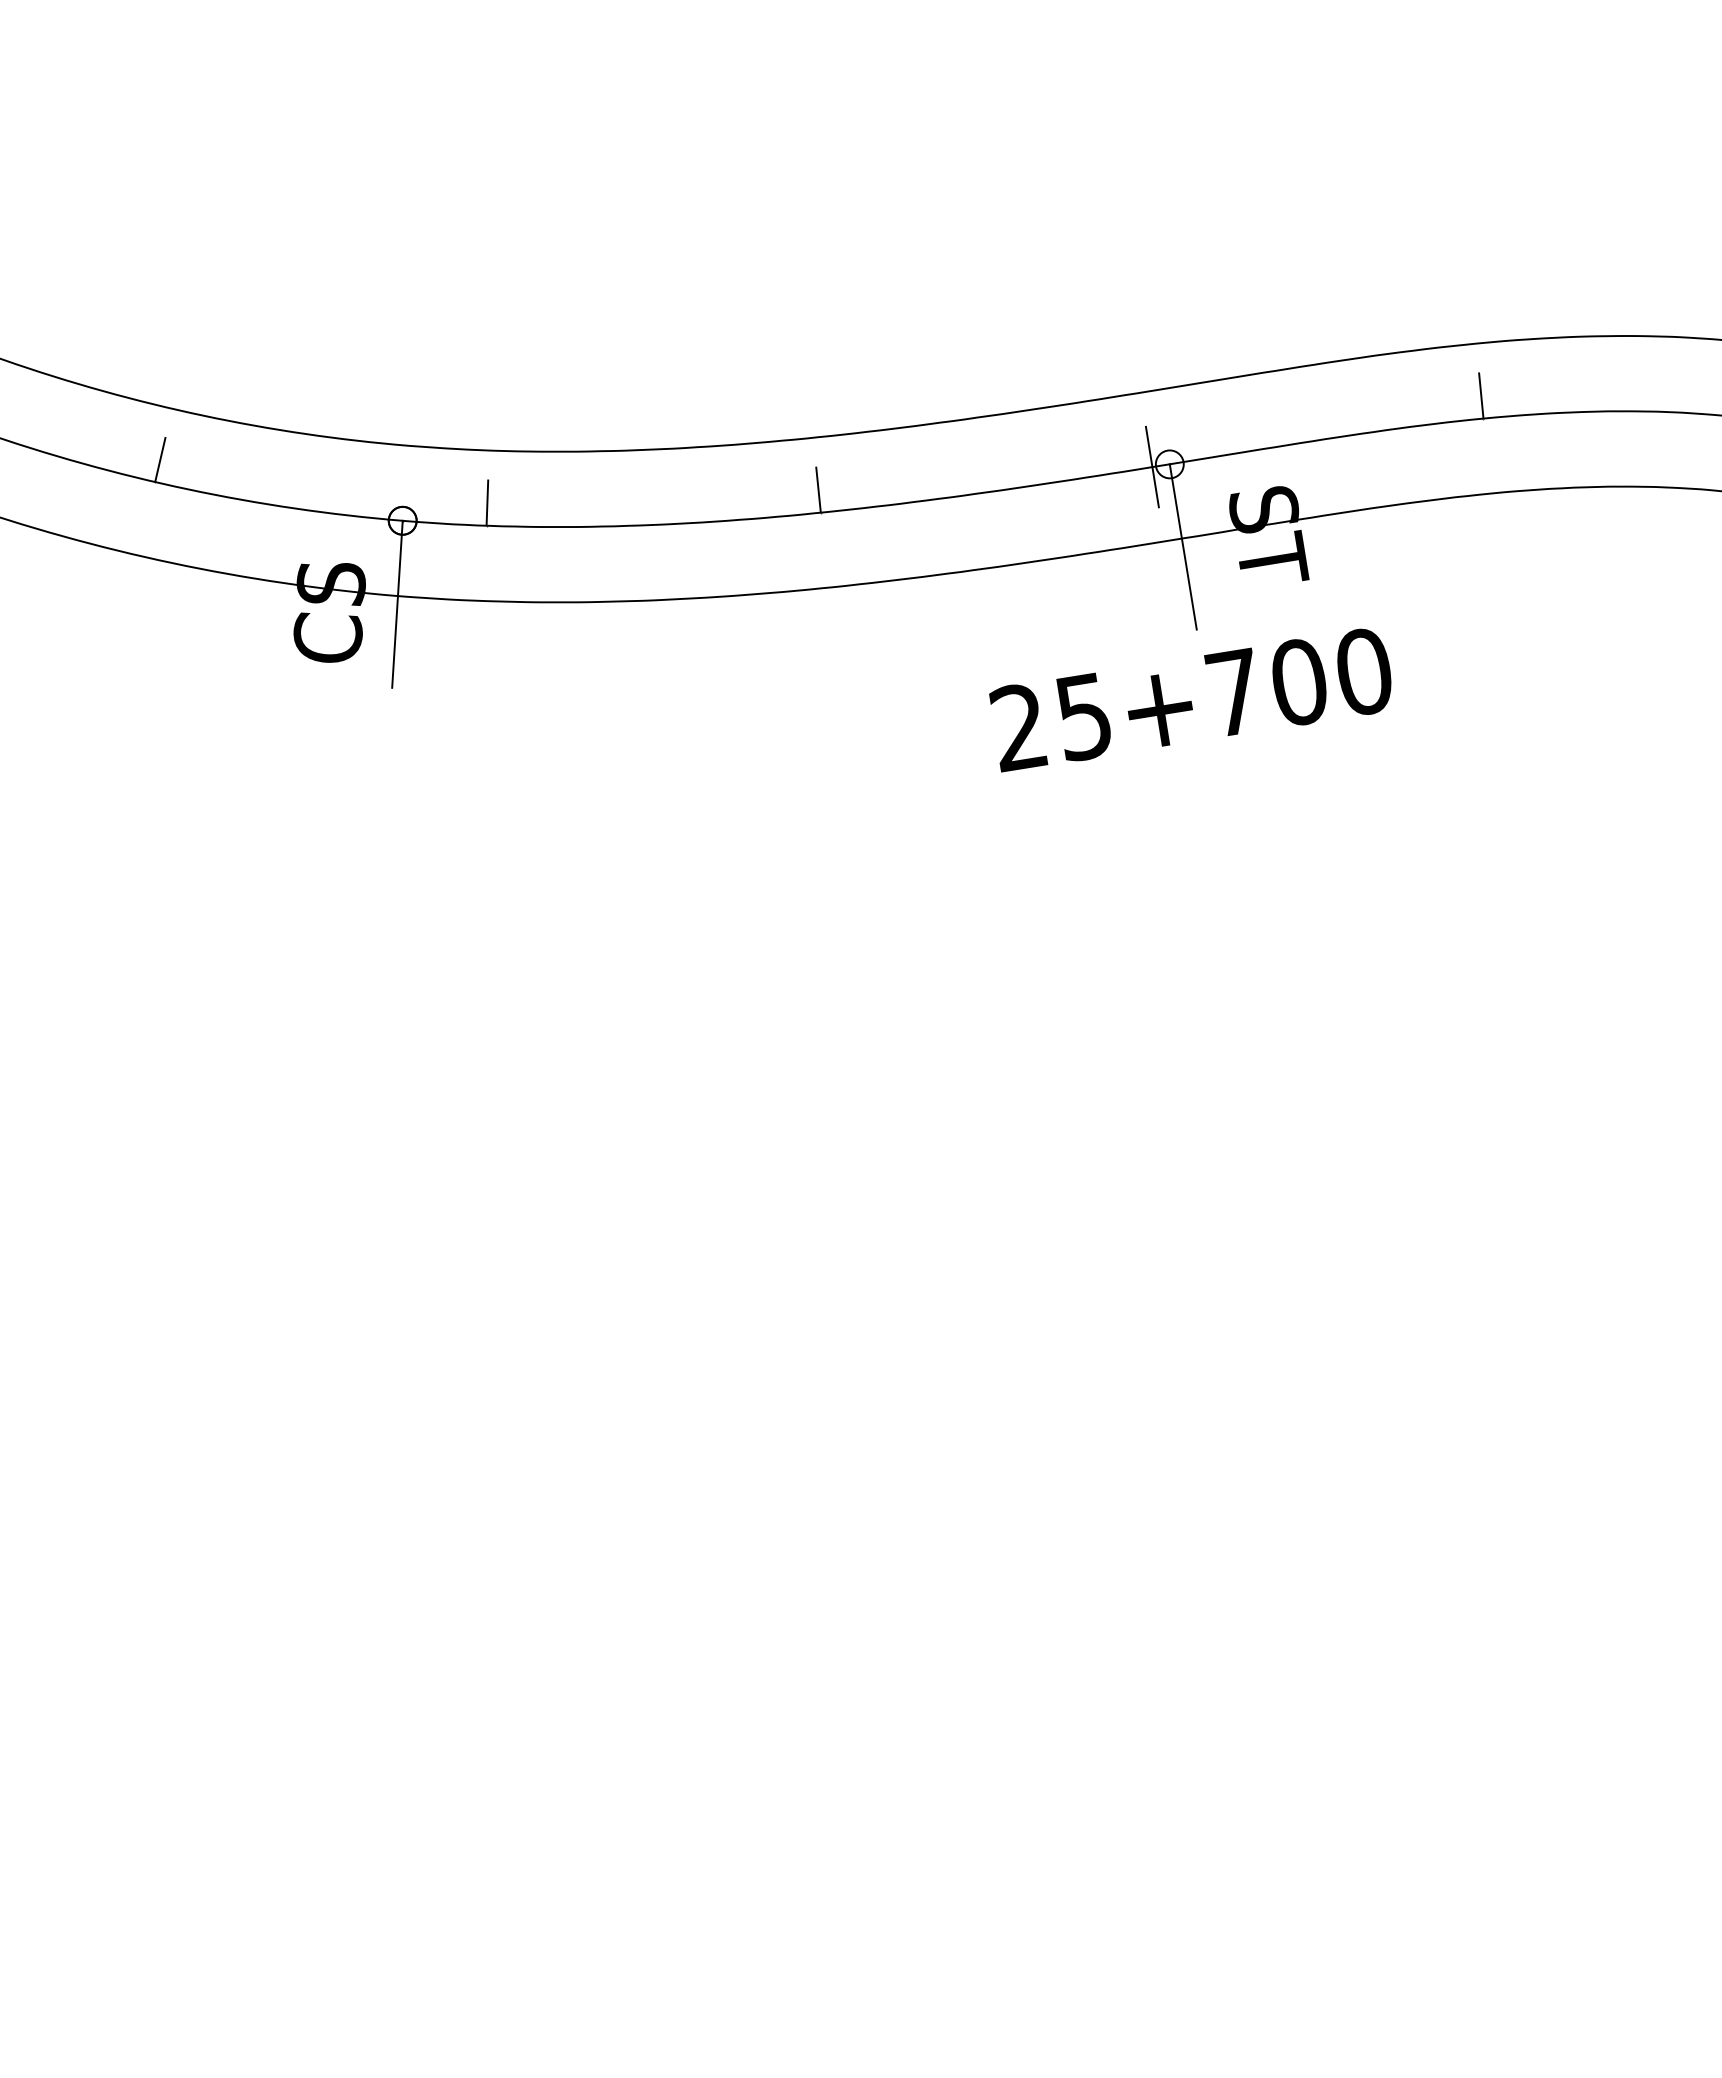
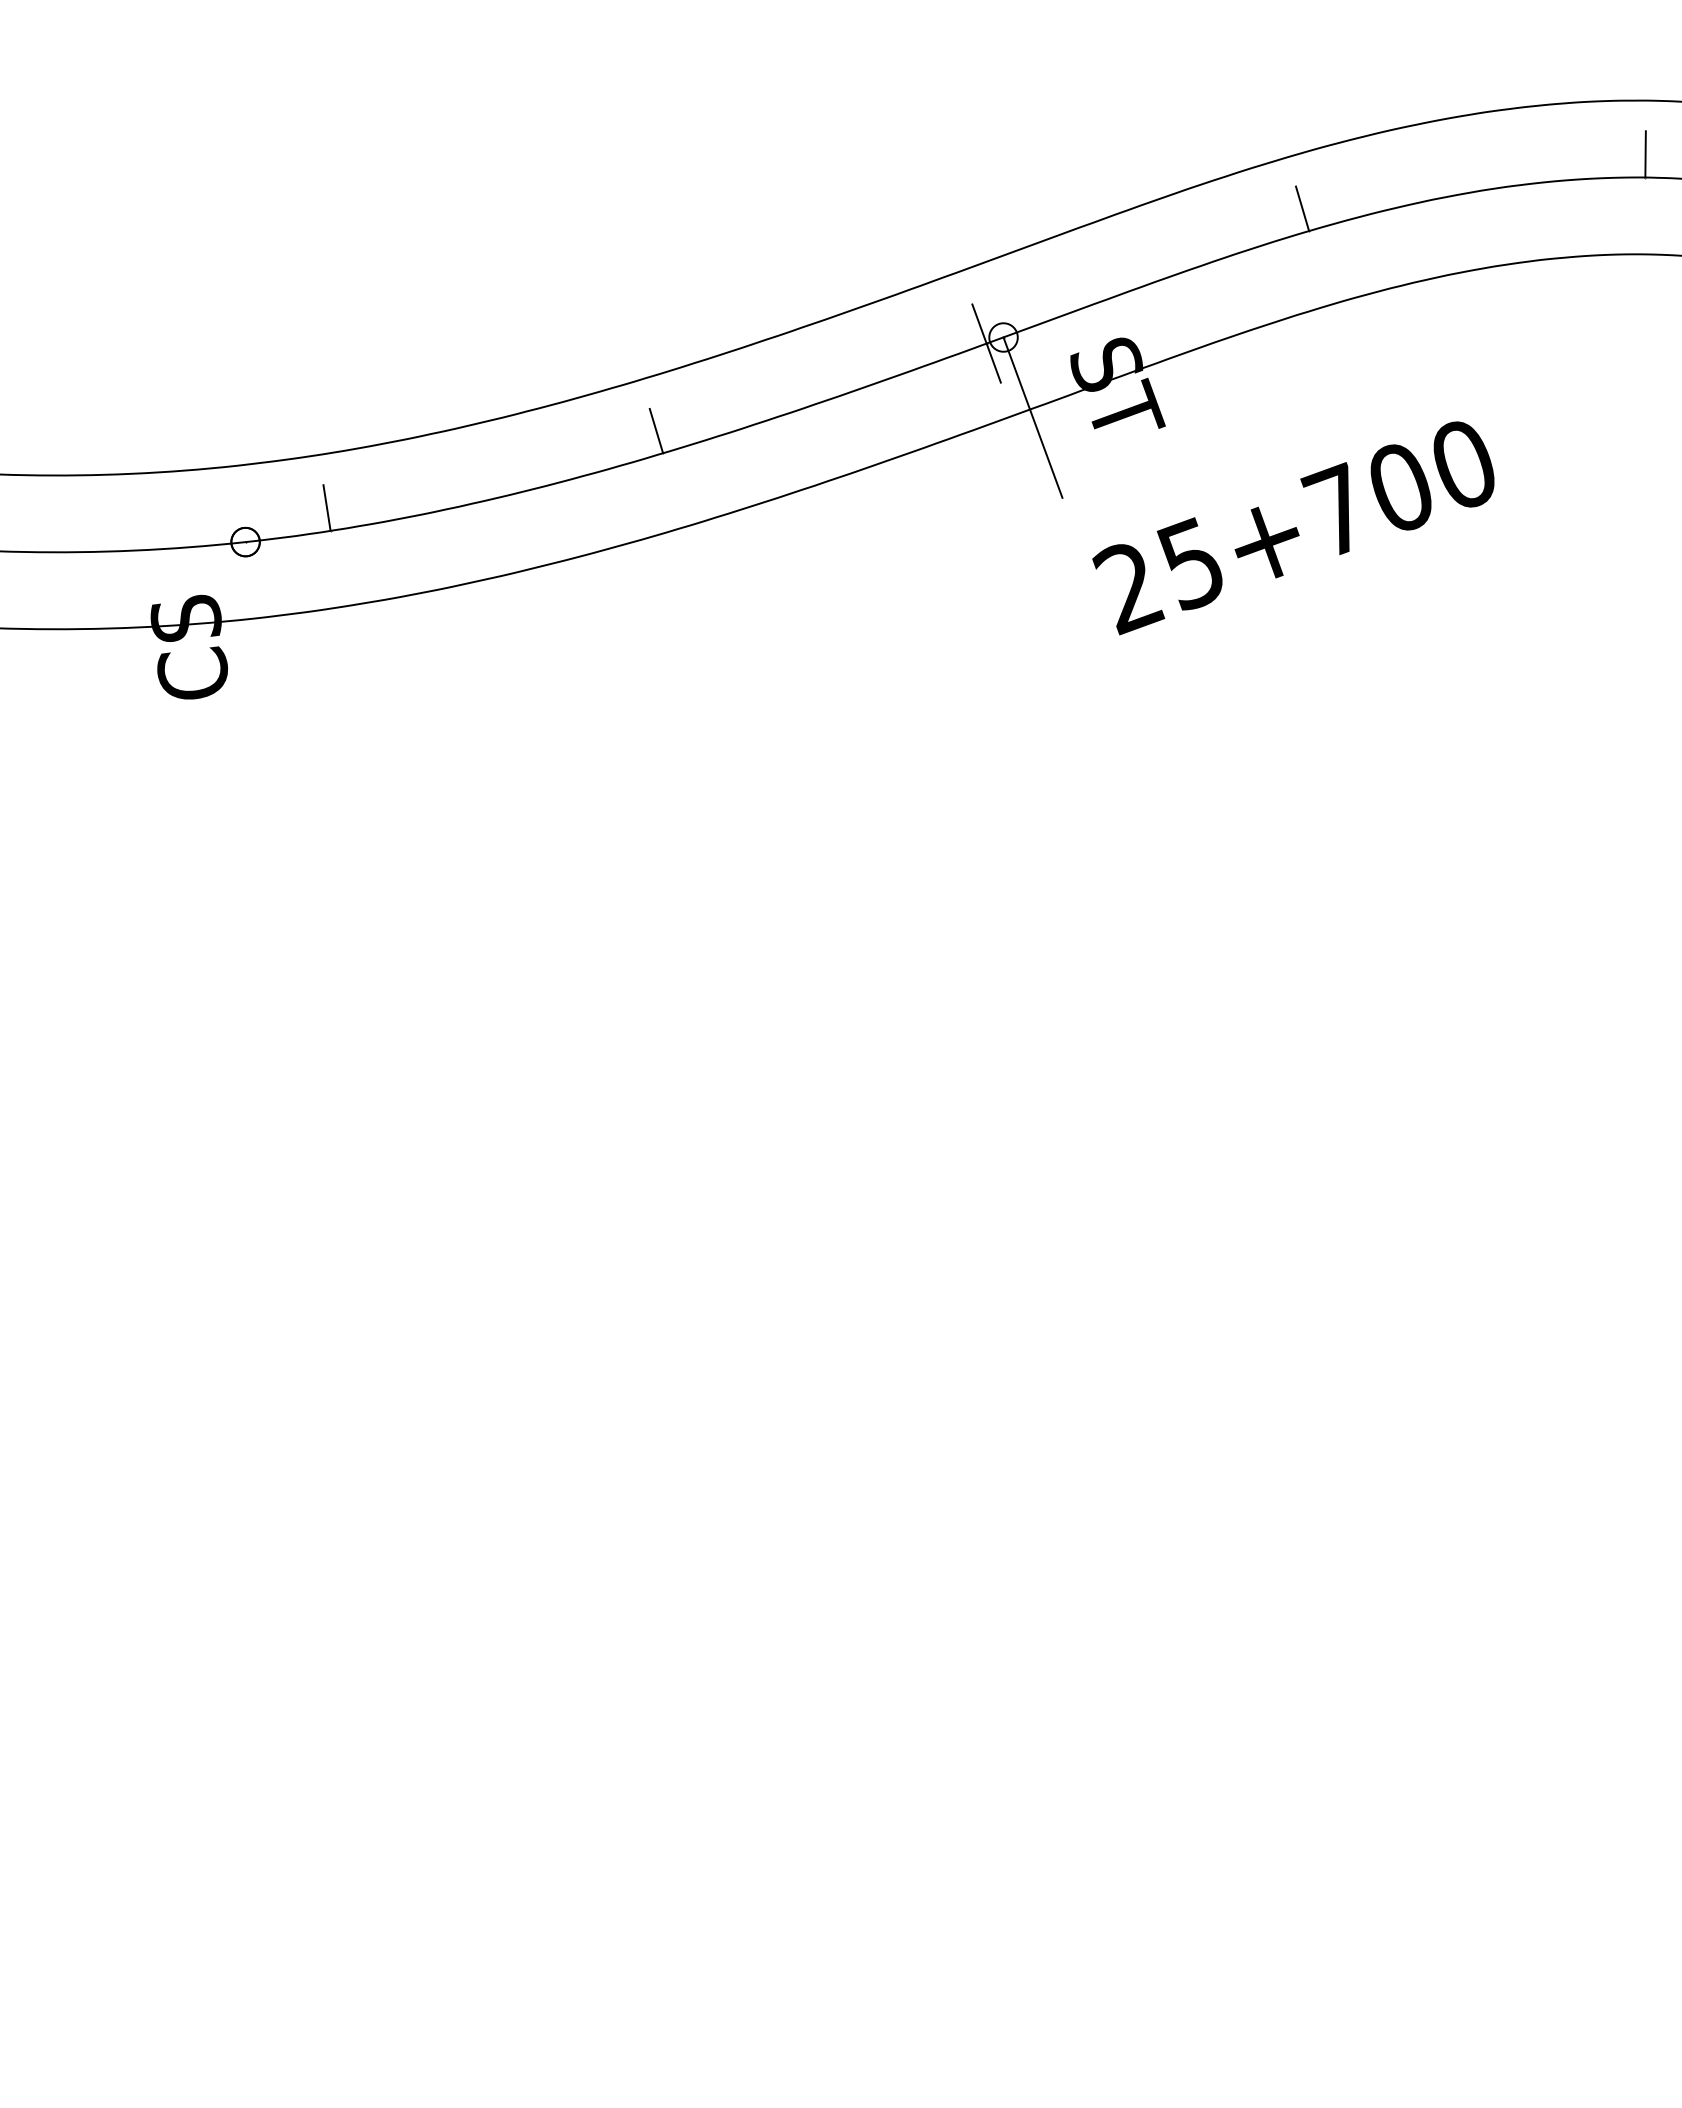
line: (397, 603) -> (256, 625), removed
text: (1190, 700) -> (1295, 526), moved

